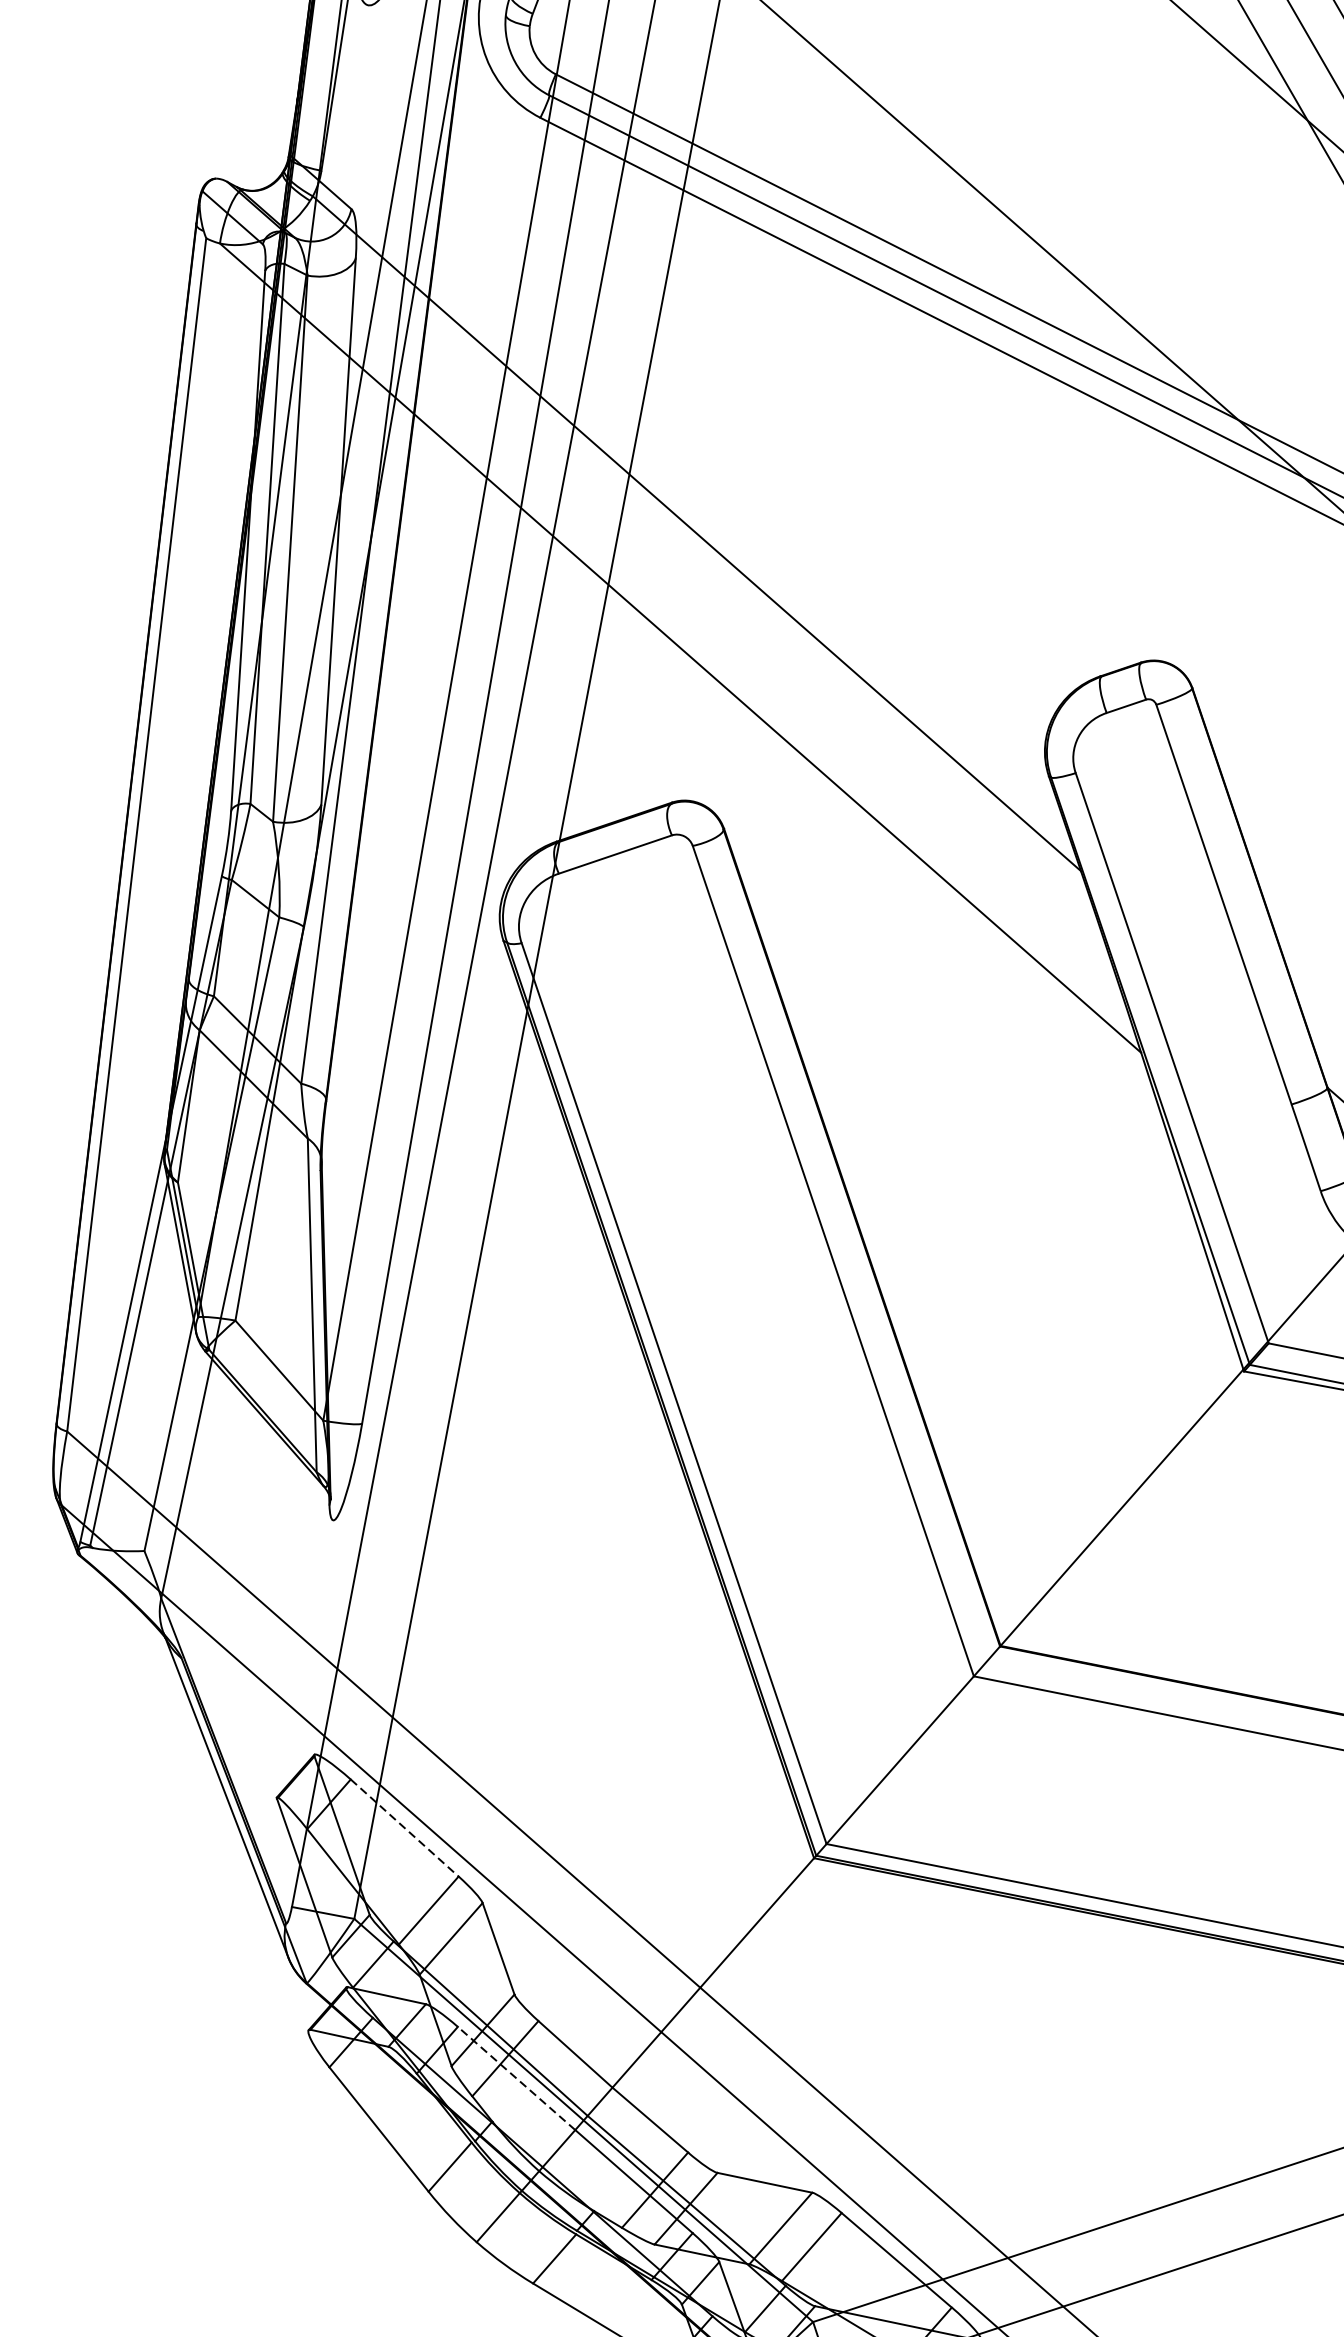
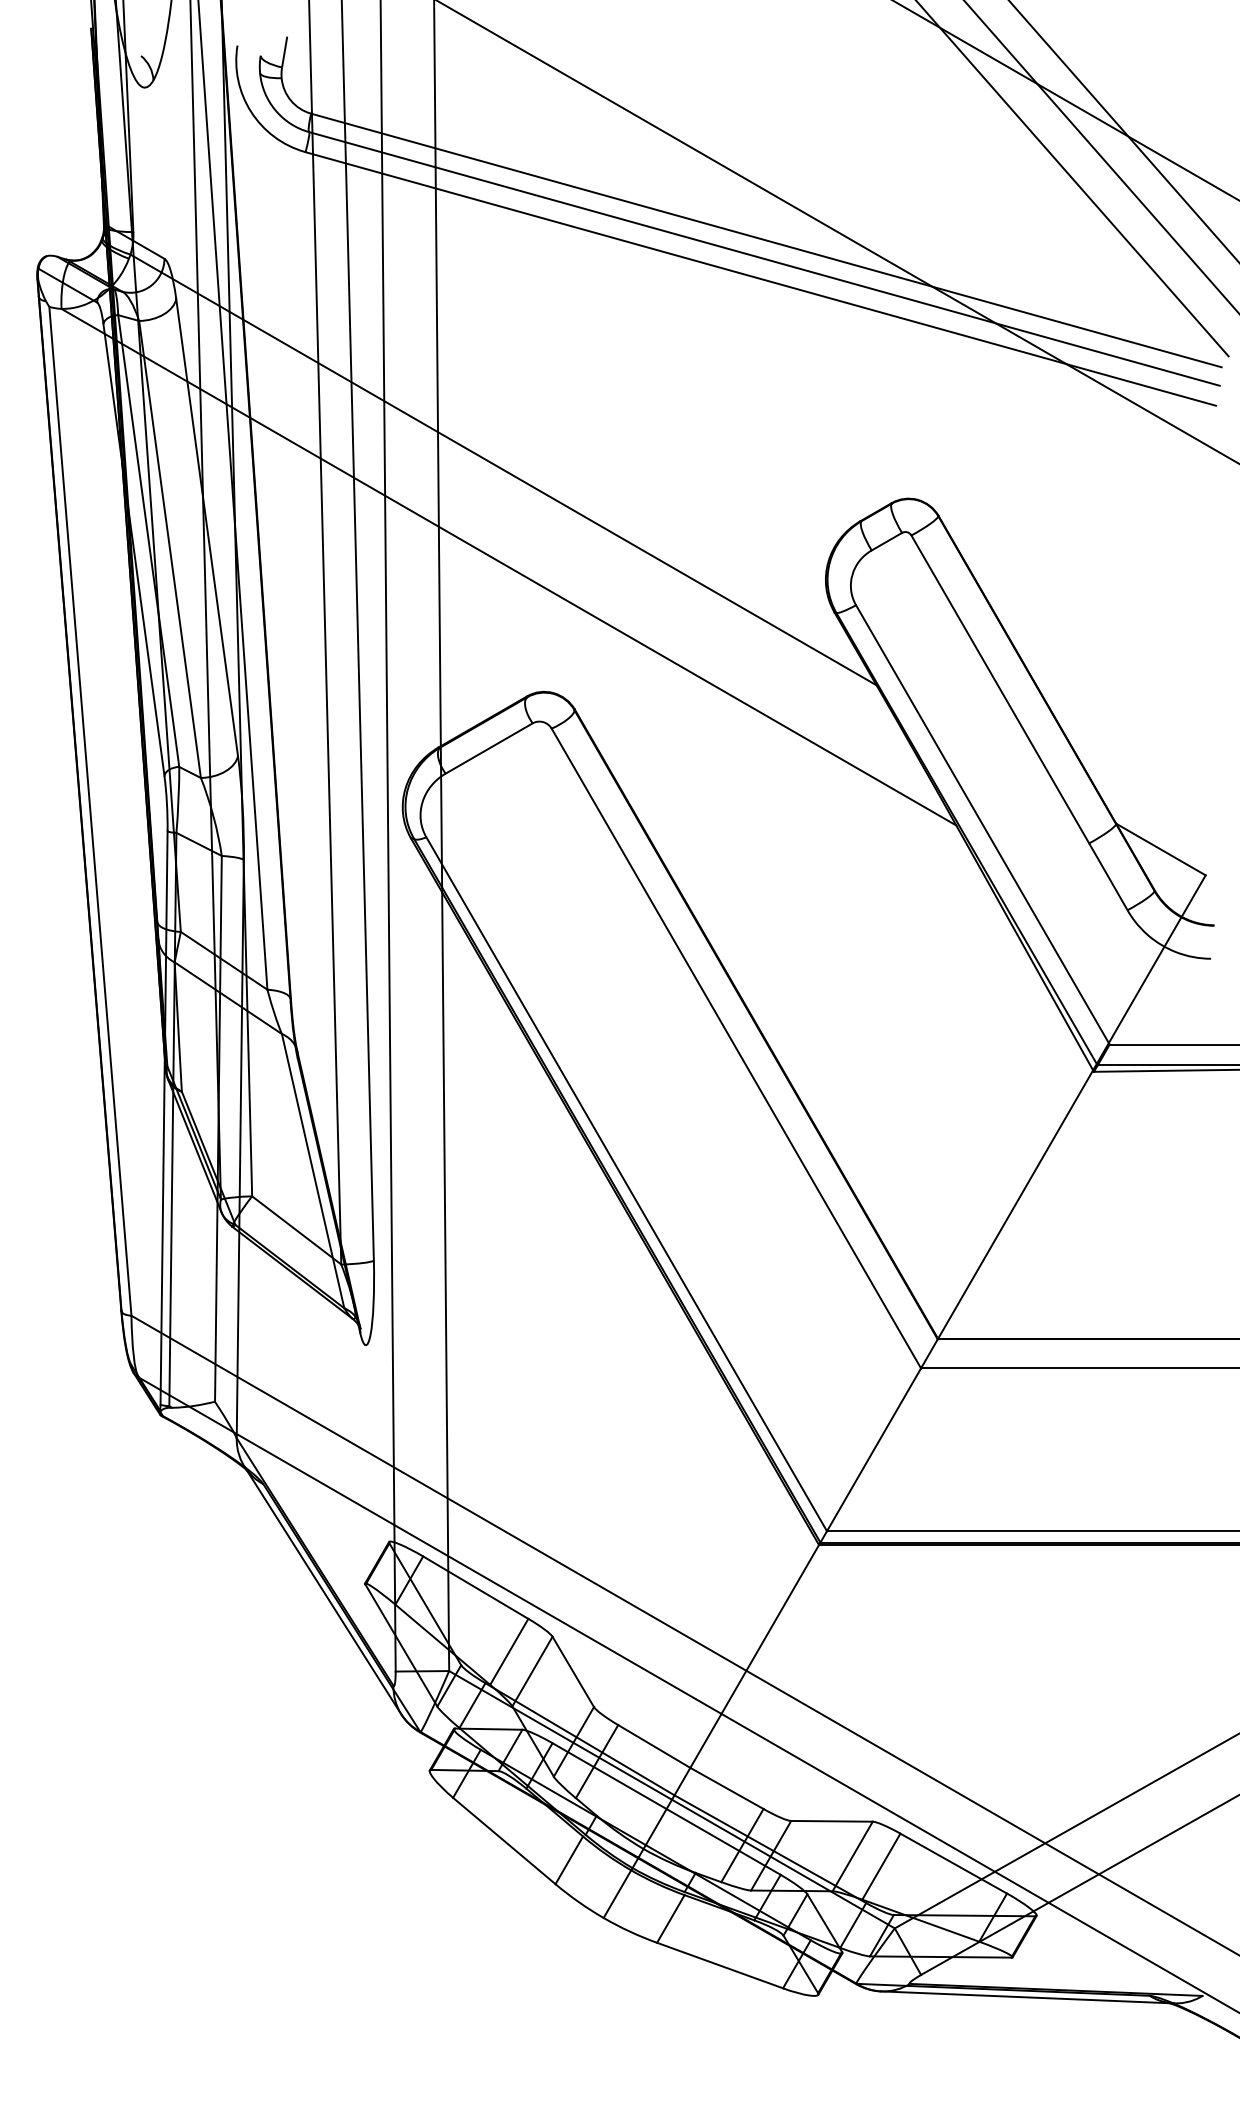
line: (405, 1827) -> (476, 1587), dashed -> solid
line: (516, 2078) -> (609, 1776), dashed -> solid

